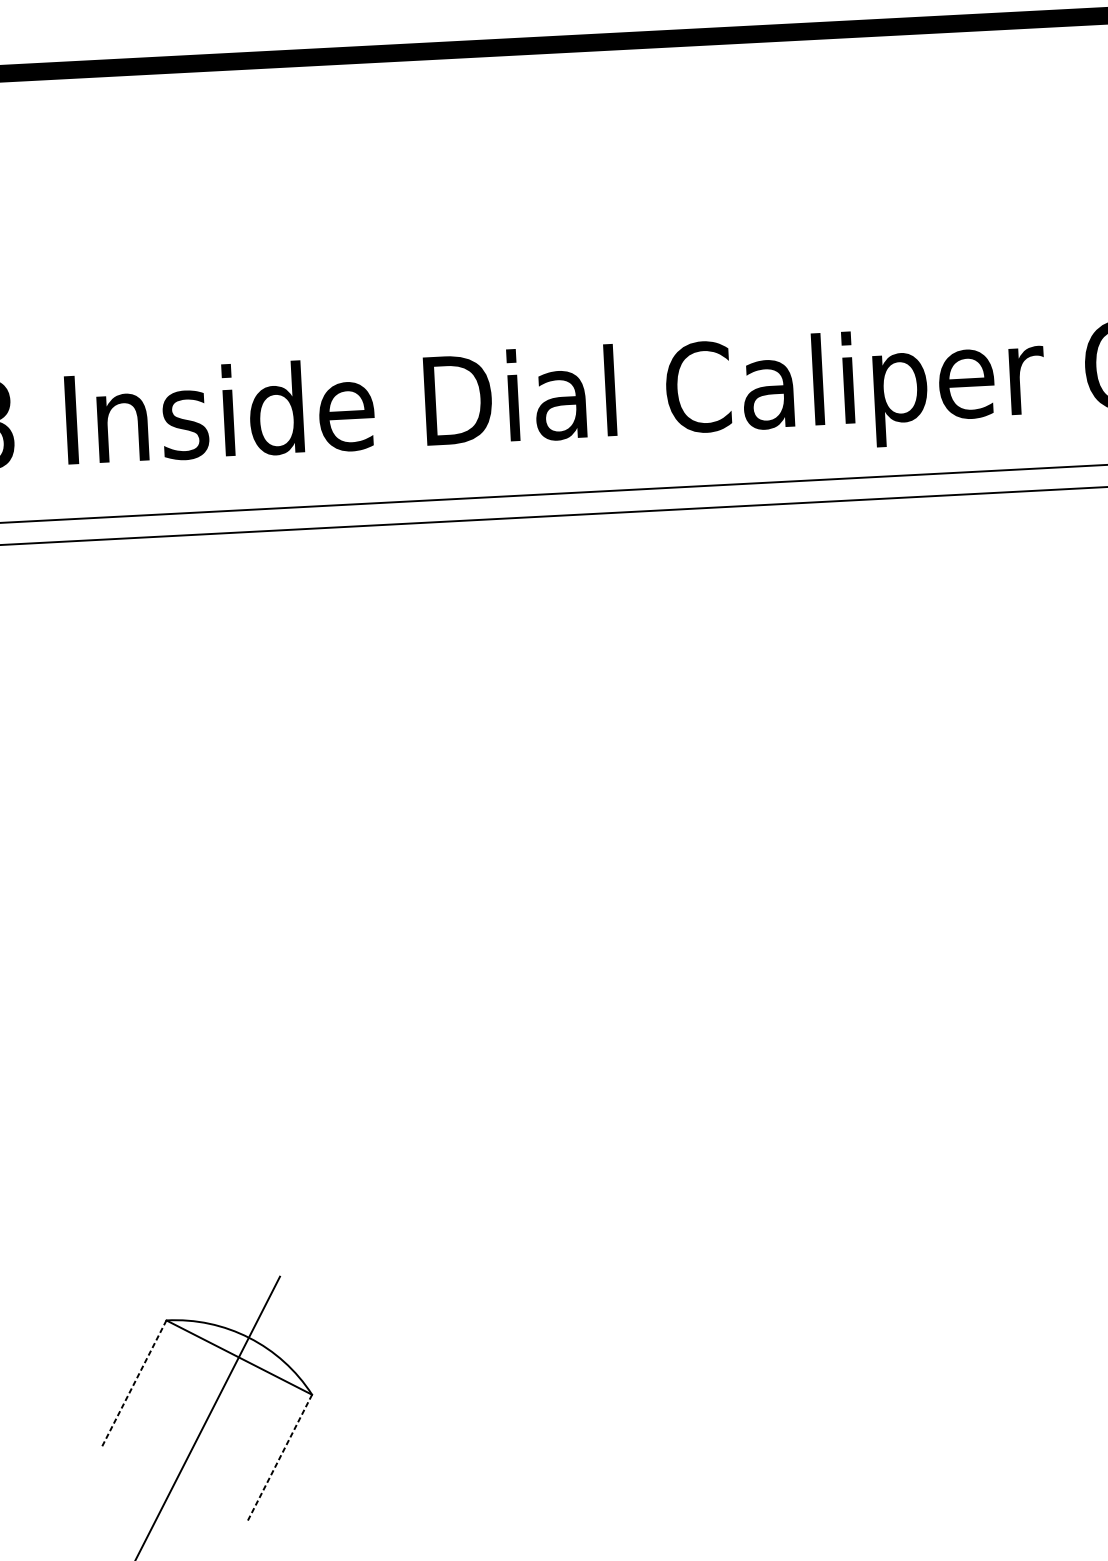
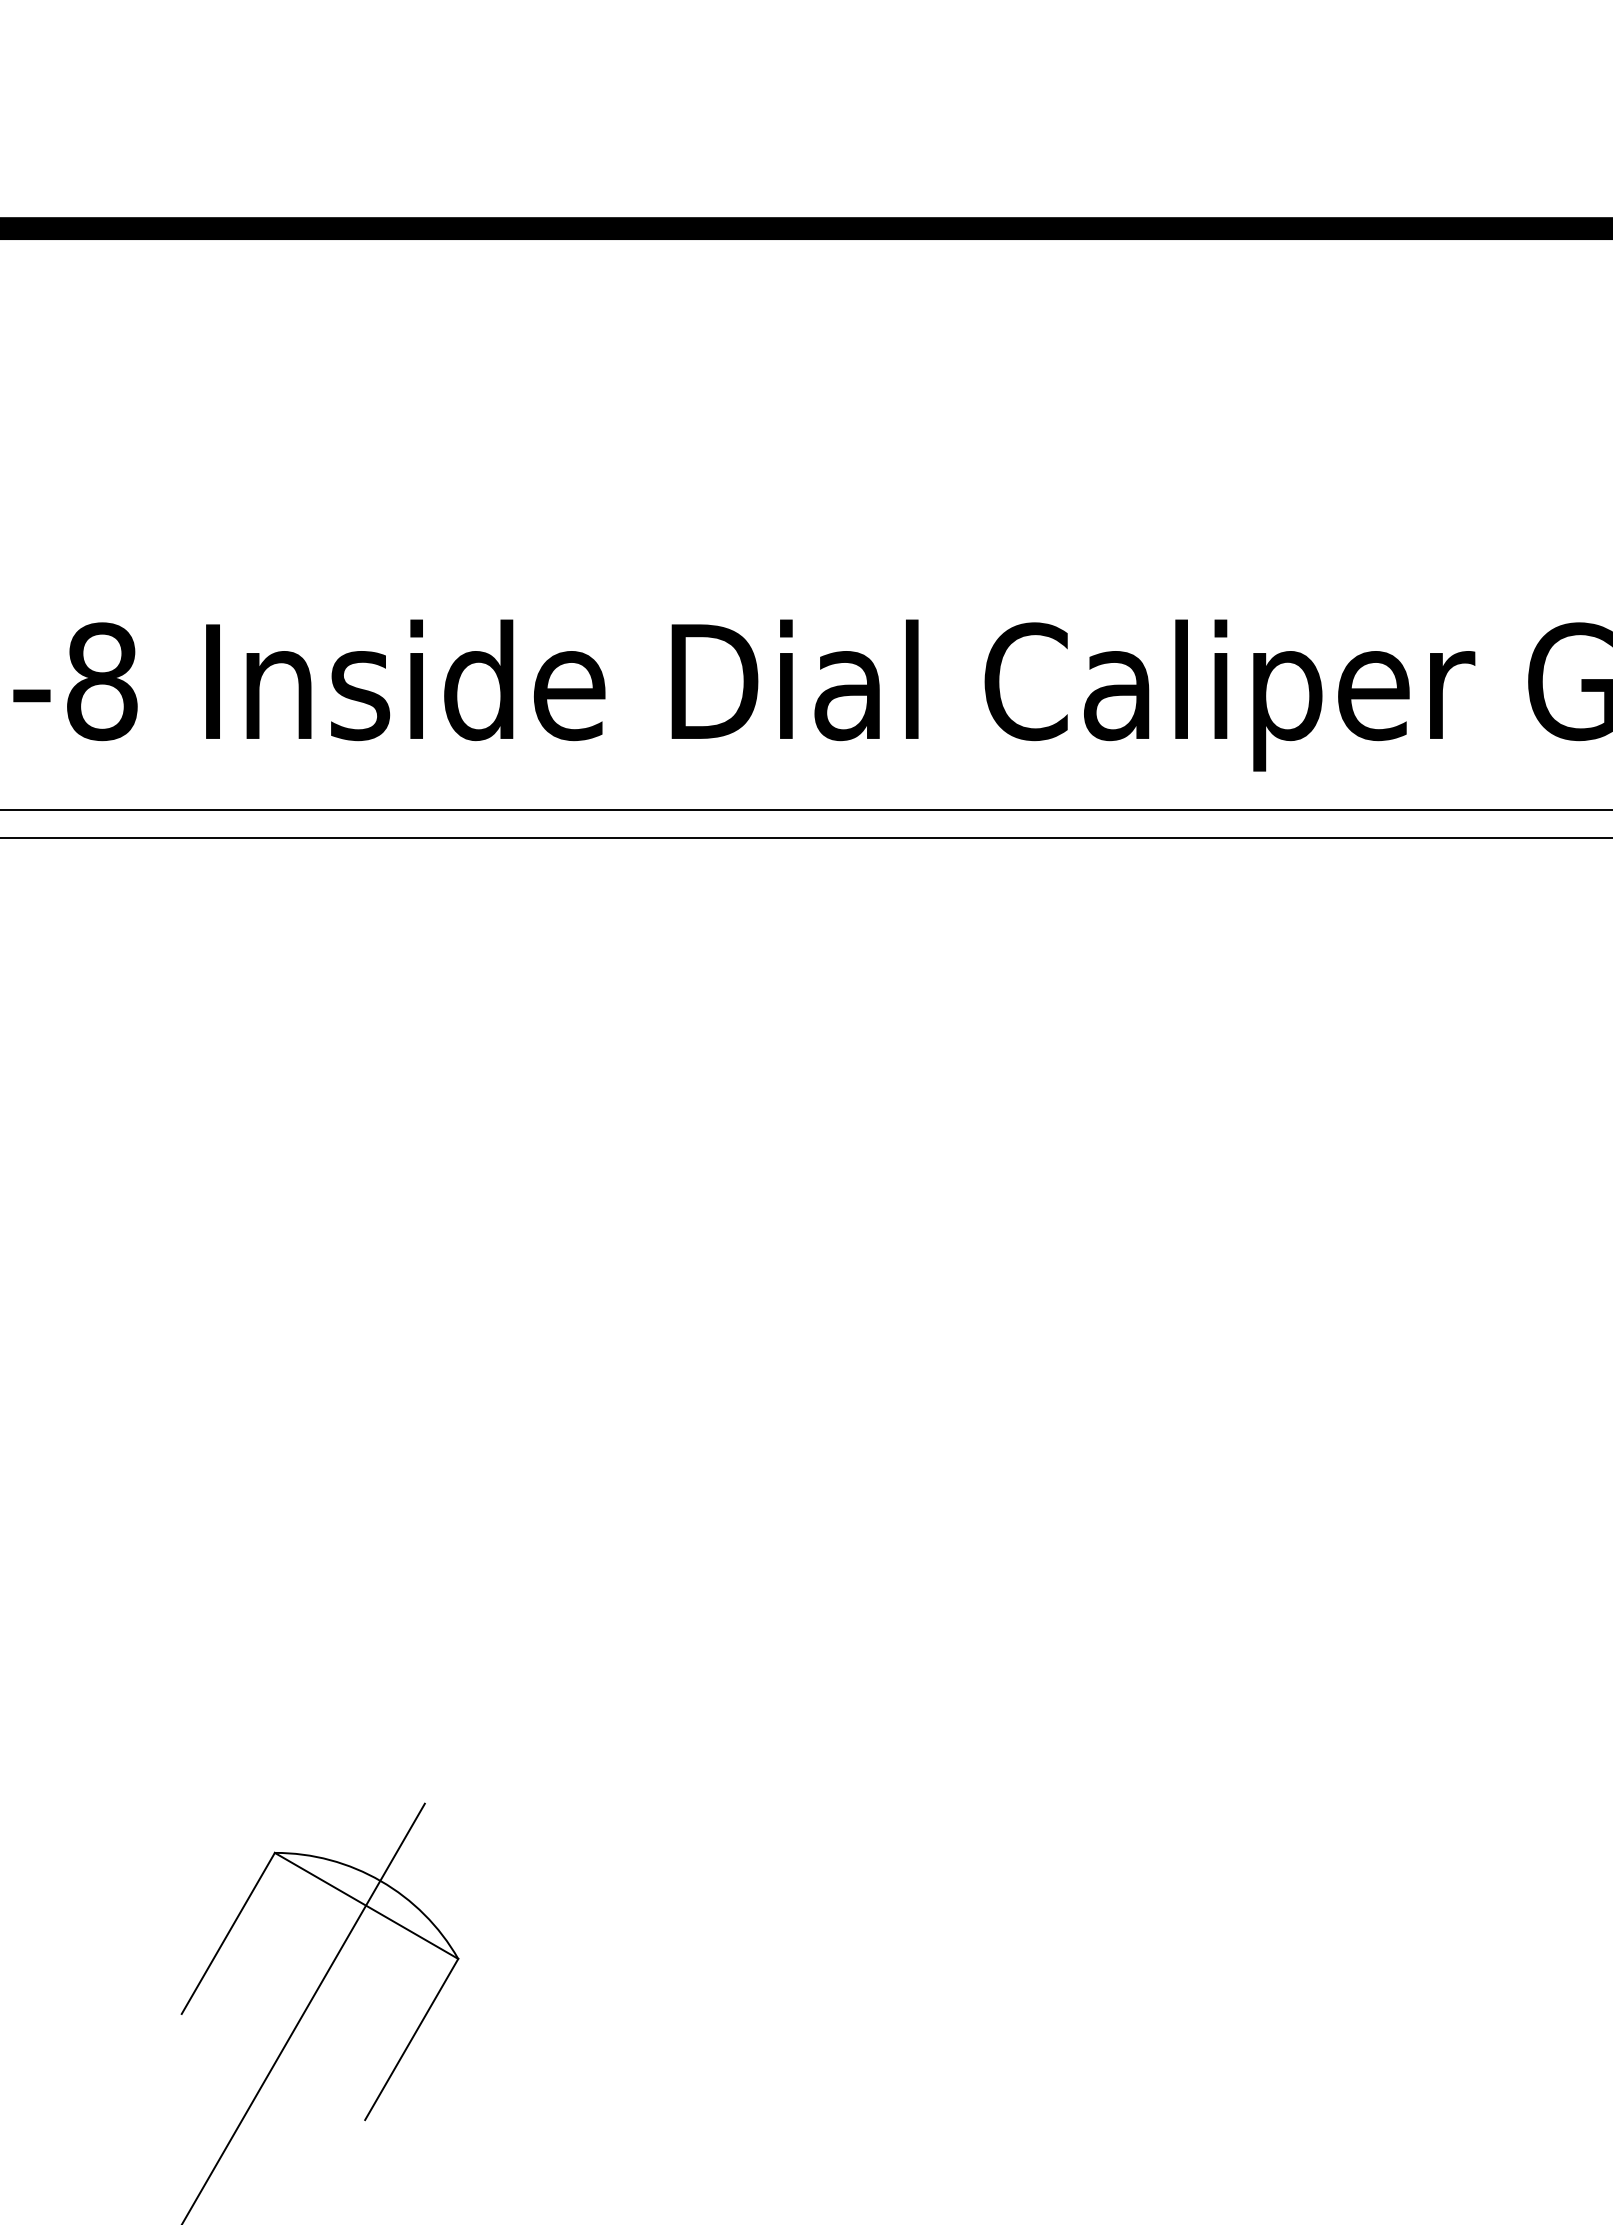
line: (133, 1384) -> (228, 1933), dashed -> solid
line: (279, 1458) -> (411, 2039), dashed -> solid

